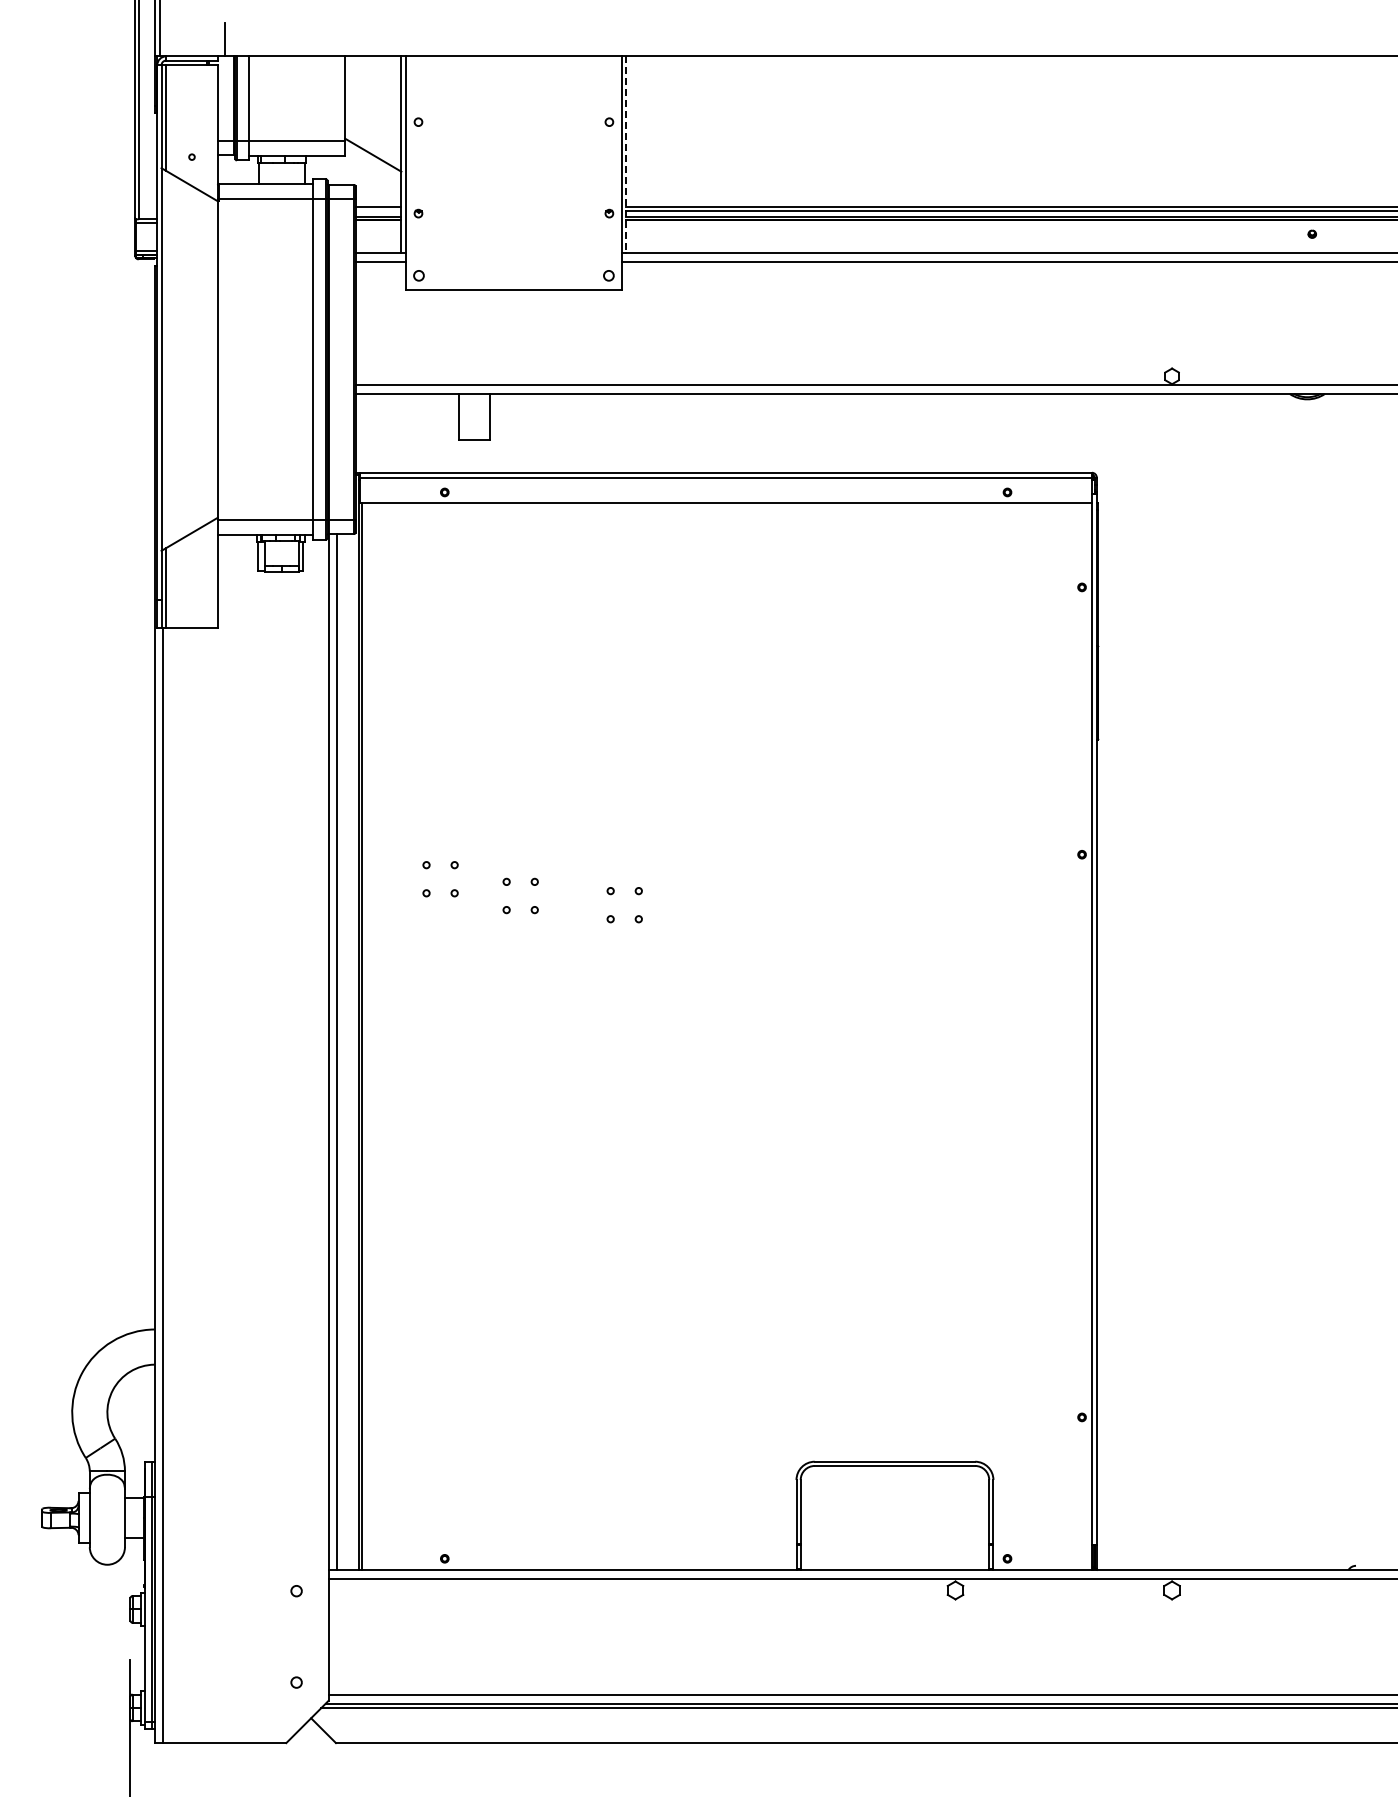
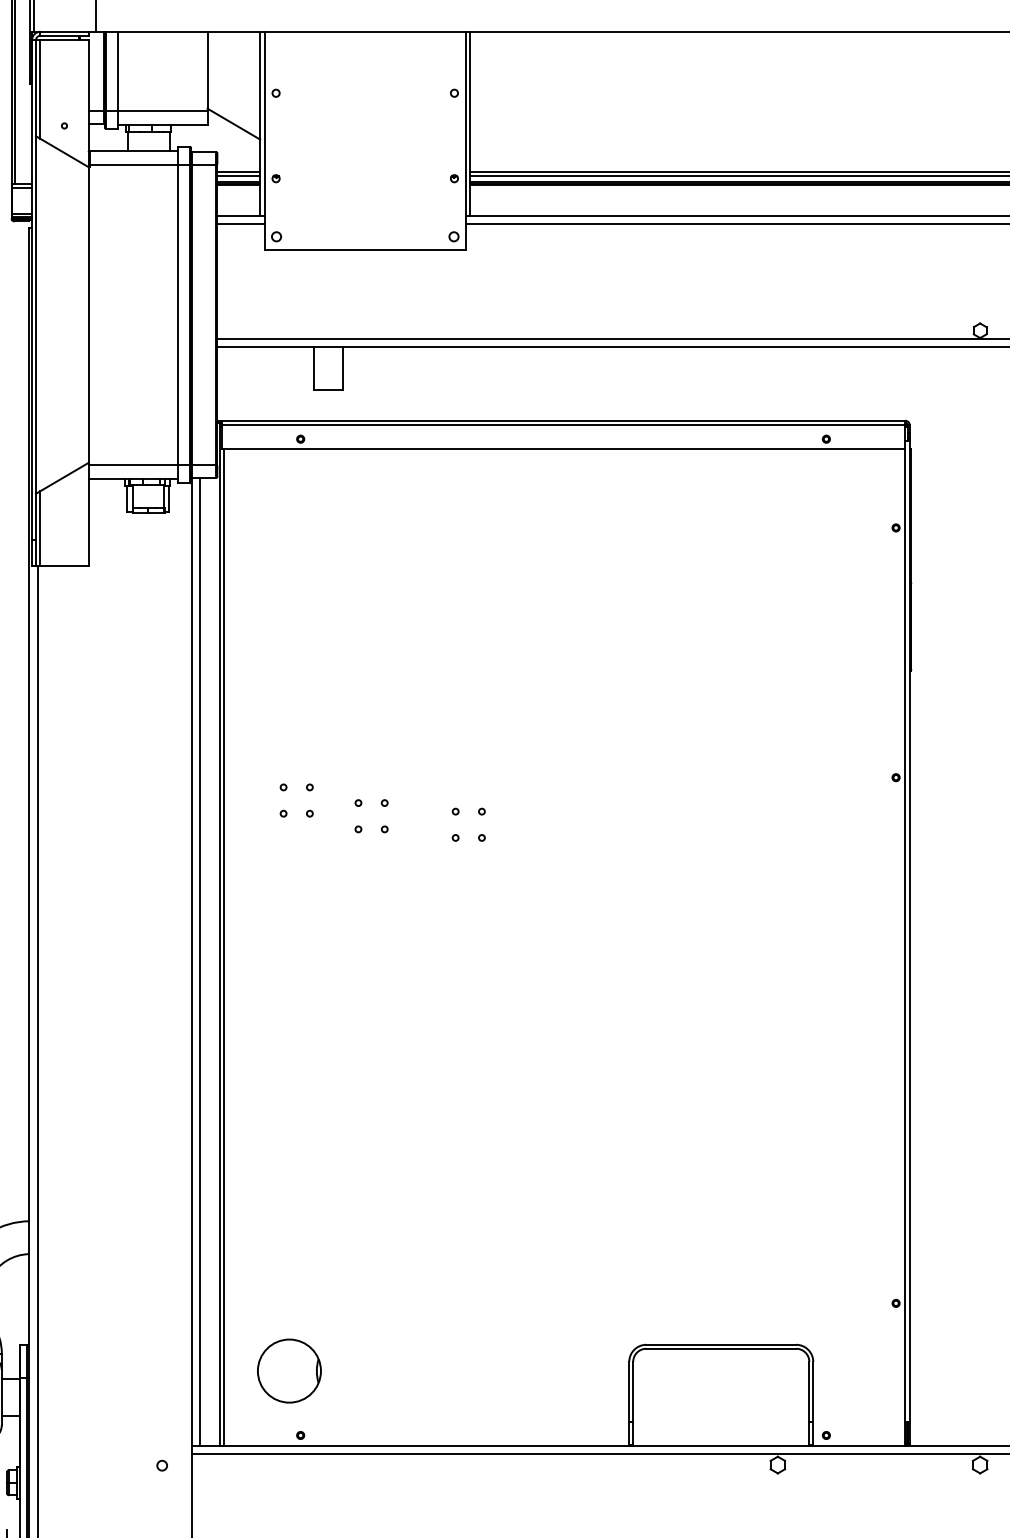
line: (626, 155) -> (470, 124), dashed -> solid
line: (378, 211) -> (238, 176), added
part: (432, 1489) -> (289, 1370), added

